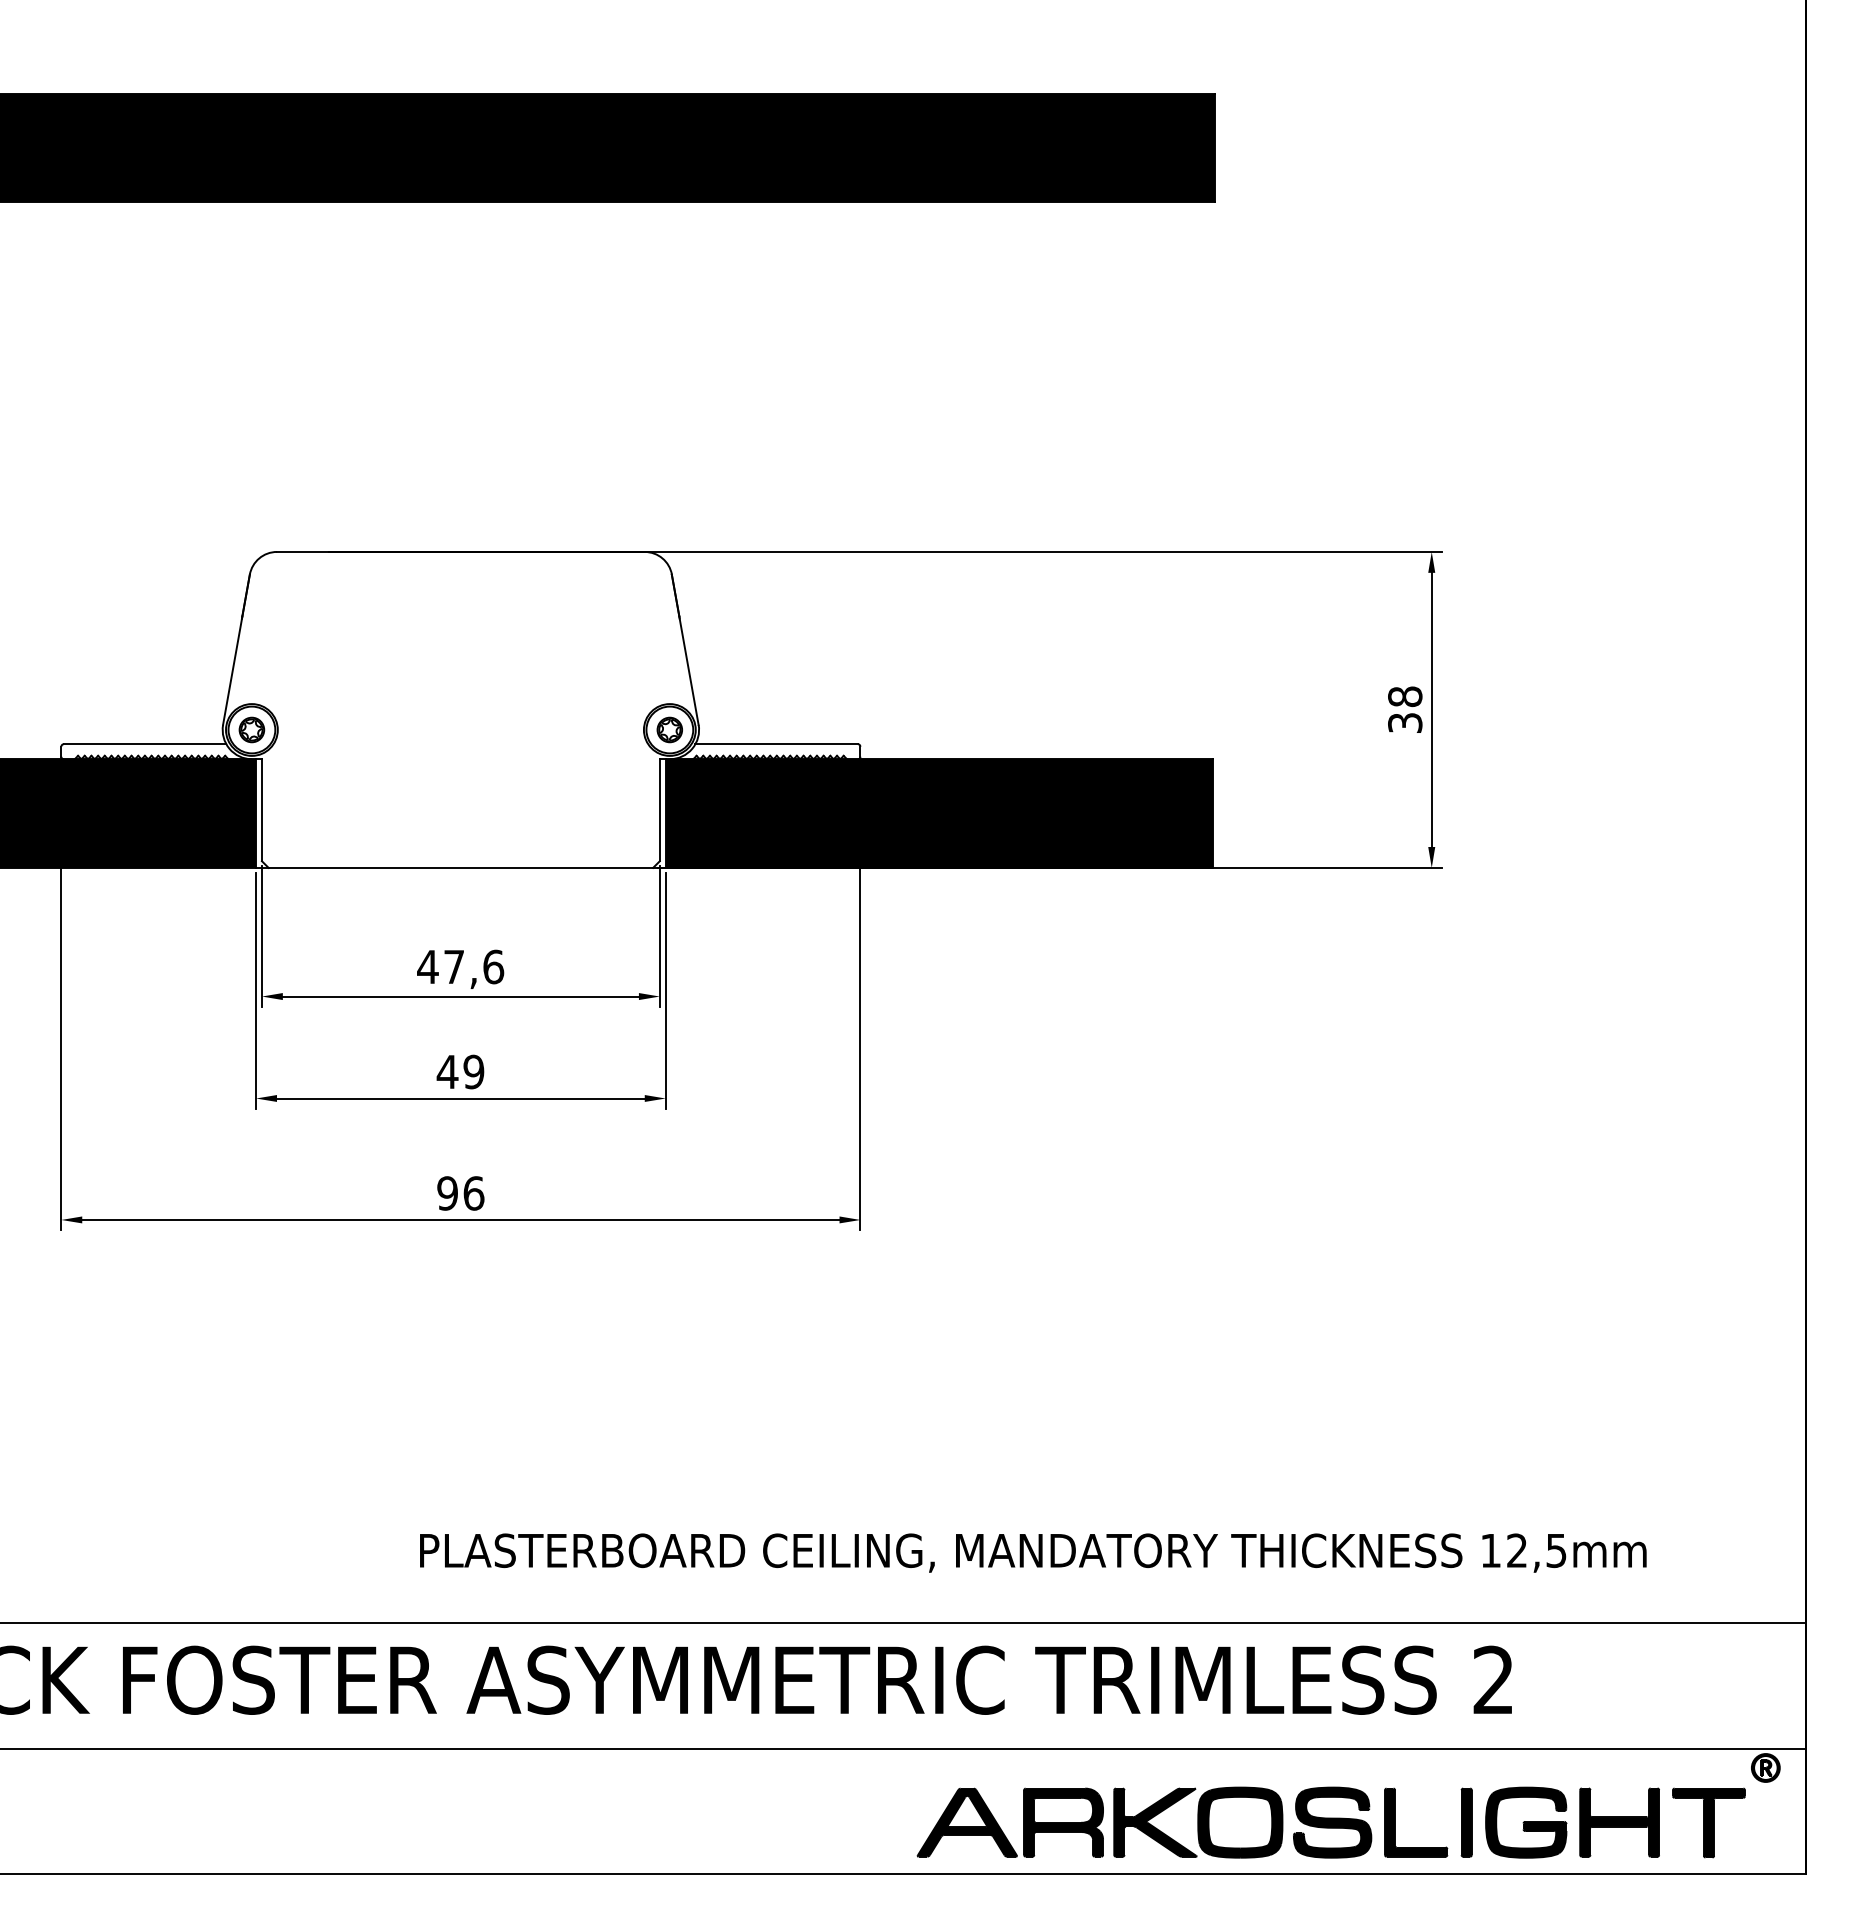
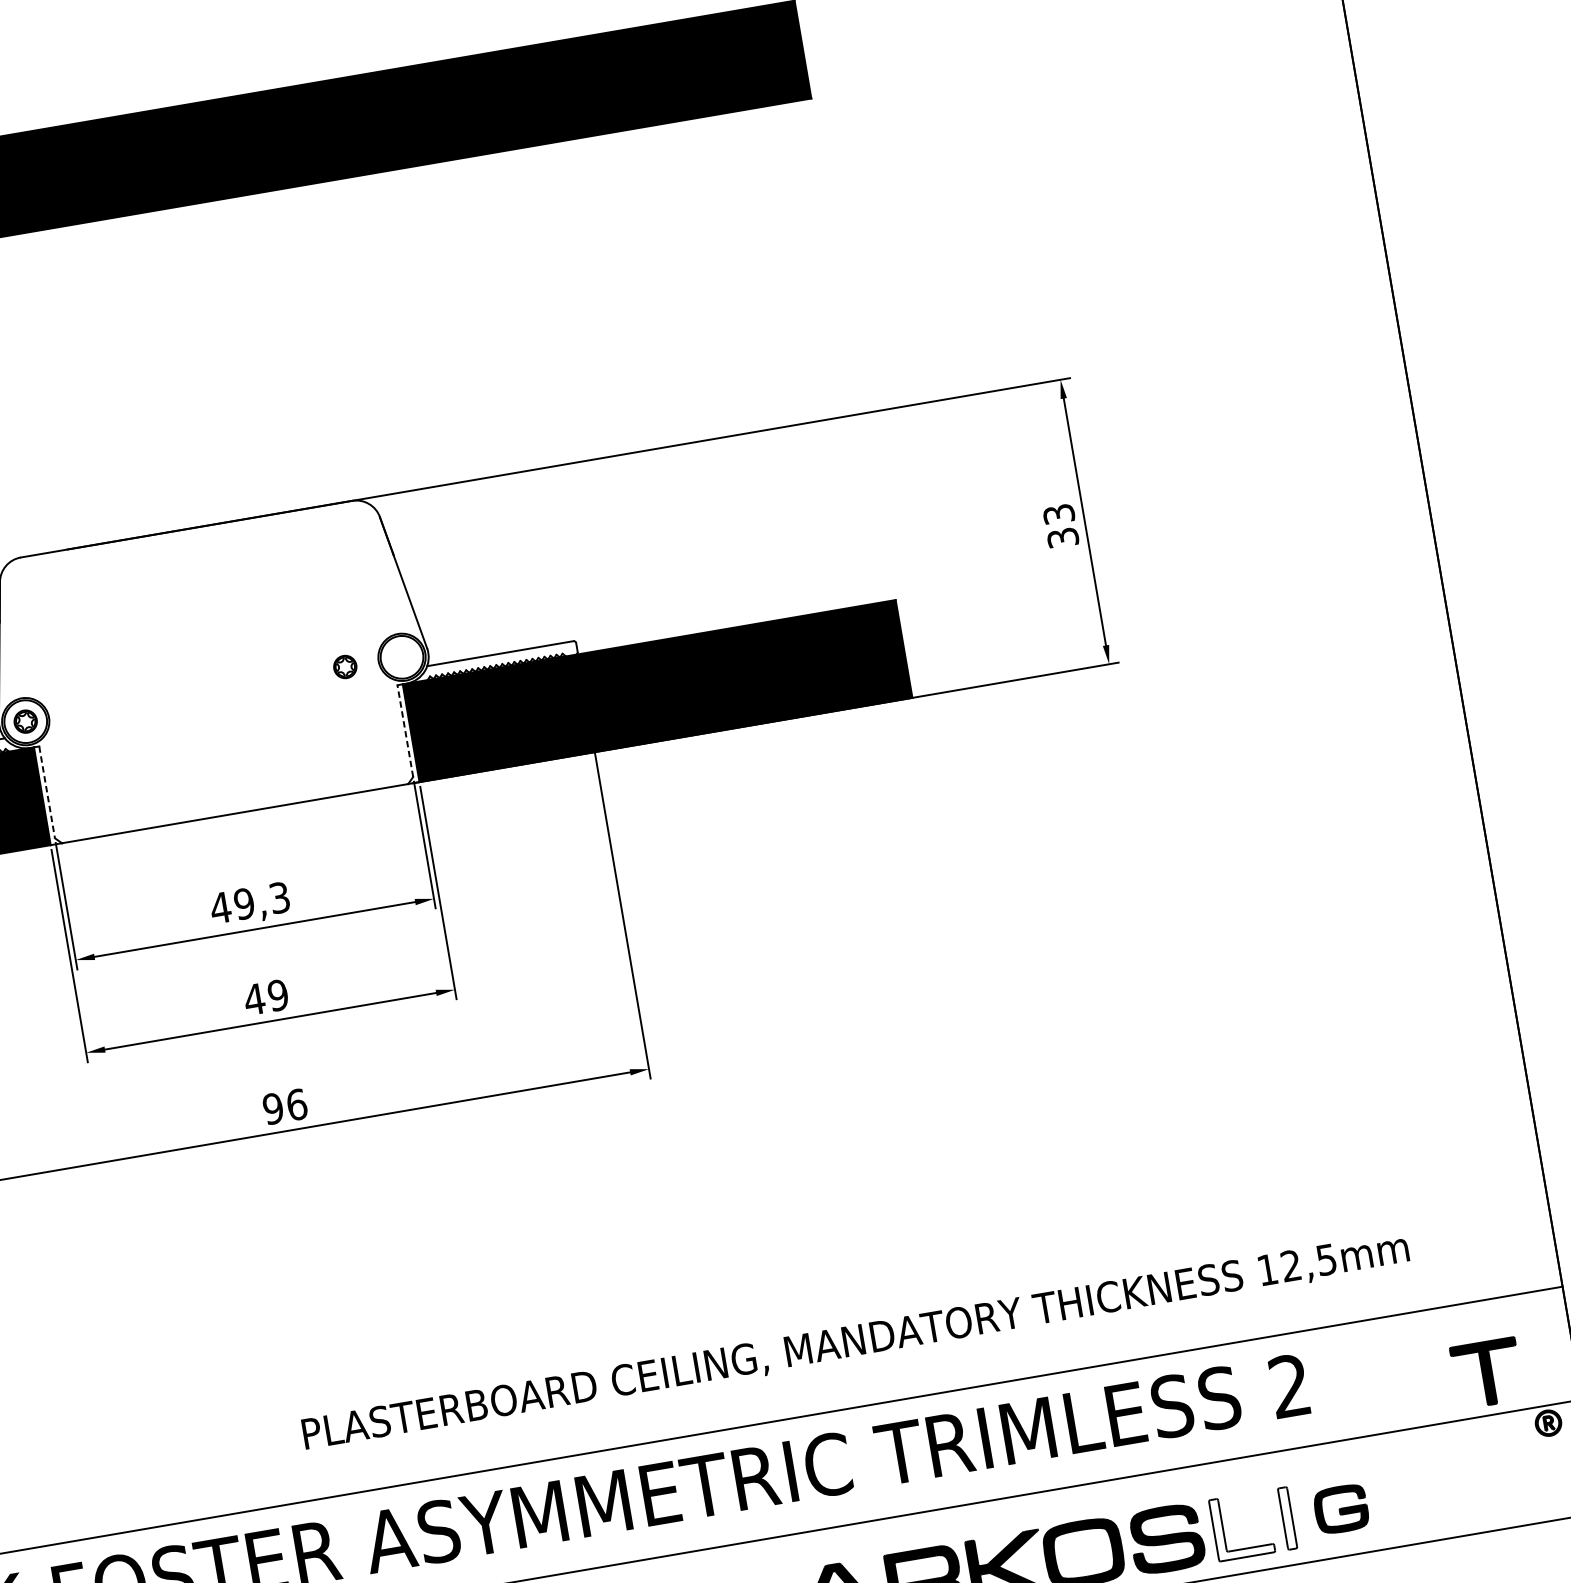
text: (1405, 696) -> (1059, 513), 38 -> 33
part: (669, 729) -> (344, 666), moved
line: (261, 810) -> (46, 792), solid -> dashed
line: (659, 810) -> (405, 731), solid -> dashed
text: (473, 966) -> (261, 900), 47,6 -> 49,3
fill: (1416, 1822) -> (1242, 1526), removed
fill: (1466, 1822) -> (1287, 1518), removed
part: (1526, 1822) -> (1341, 1509), size x0.7
part: (1619, 1822) -> (1425, 1494), removed
part: (1708, 1822) -> (1486, 1373), moved

